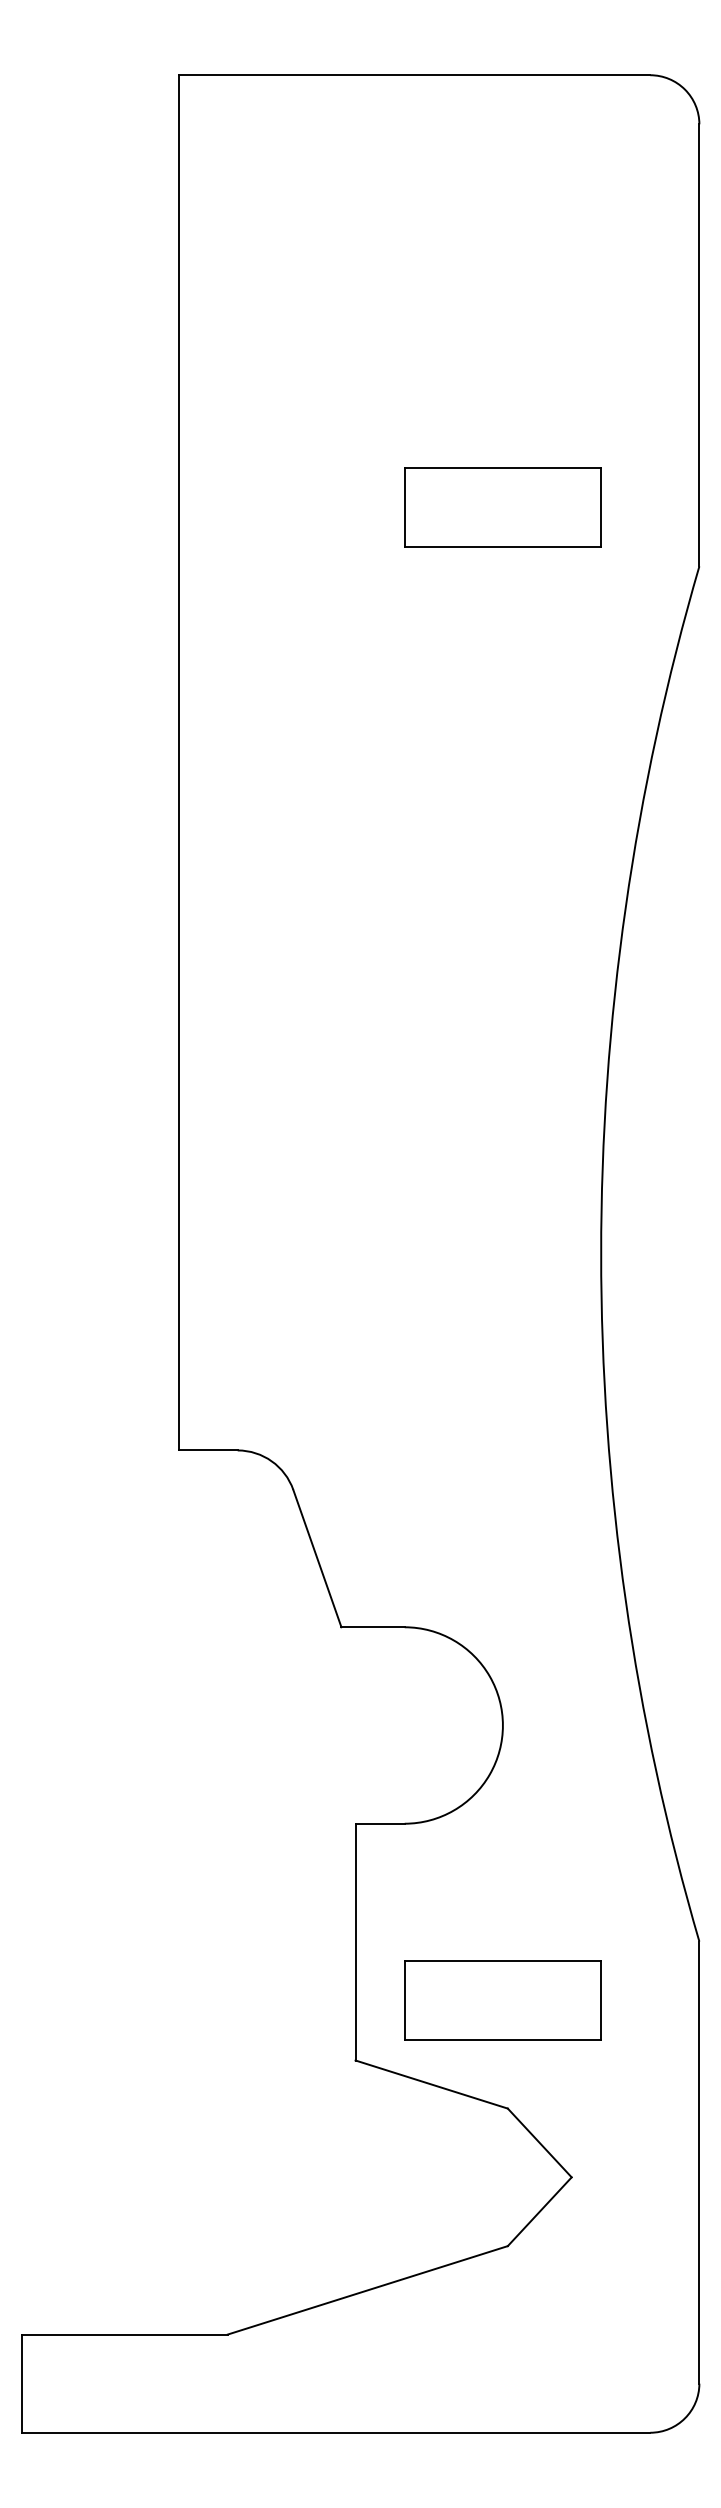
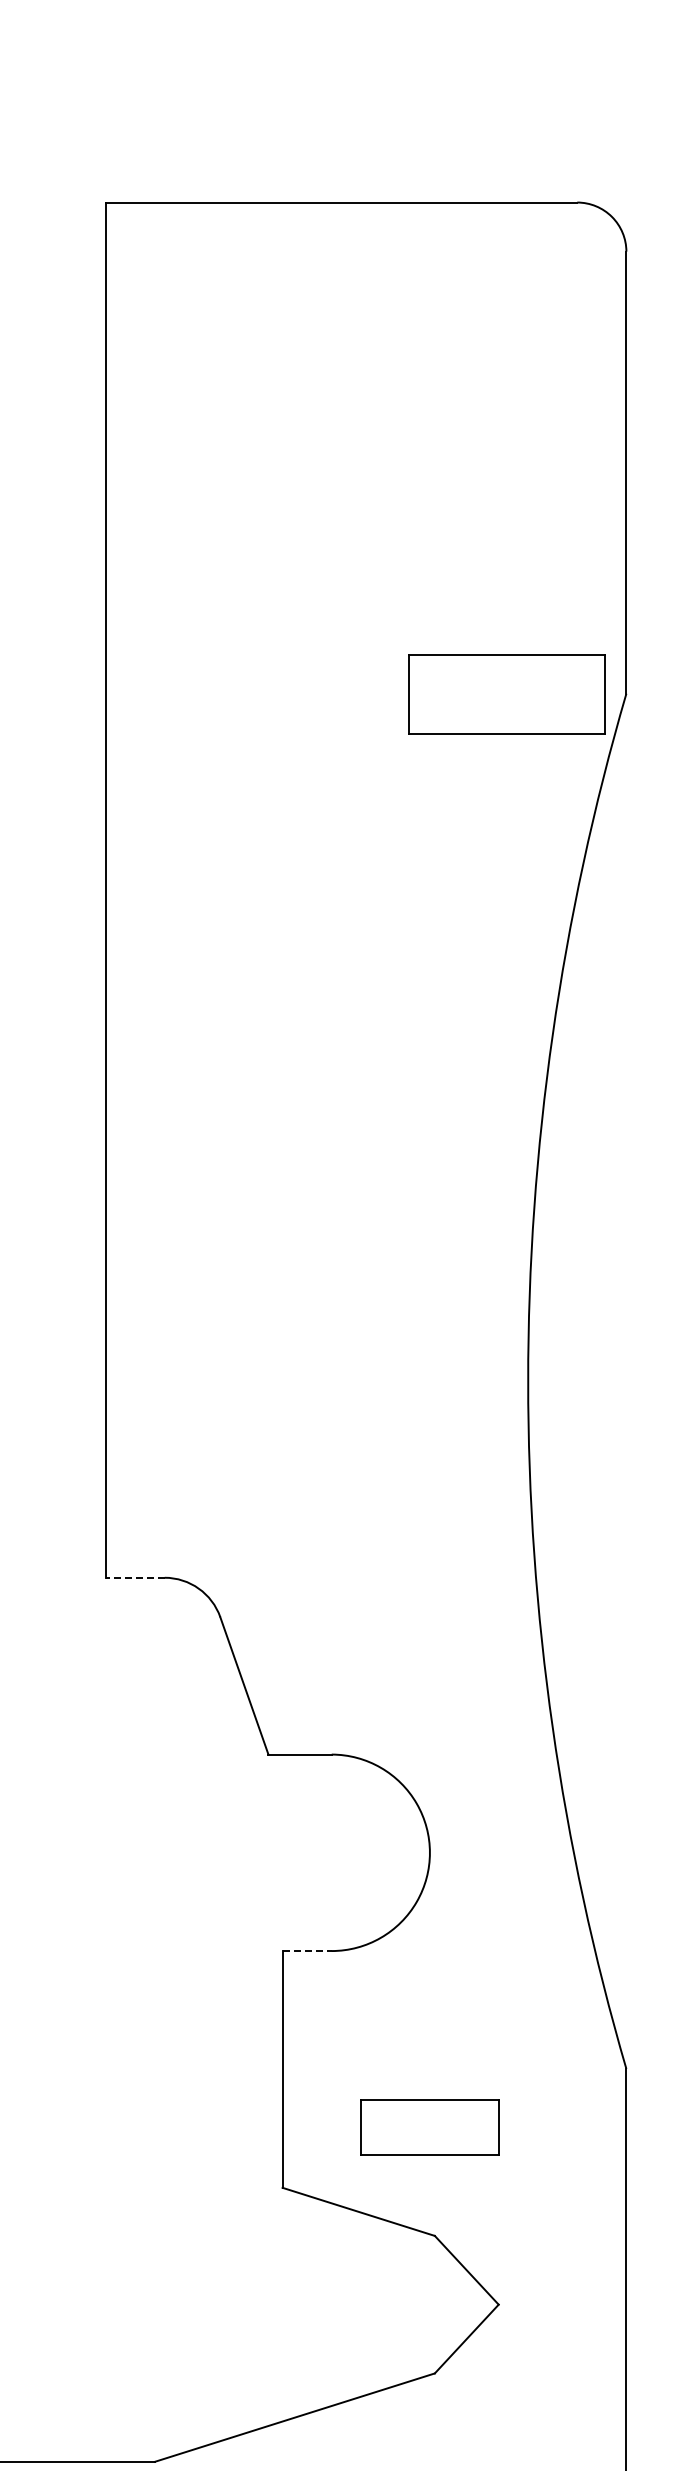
part: (502, 507) -> (506, 694), moved
line: (207, 1450) -> (134, 1577), solid -> dashed
line: (380, 1823) -> (307, 1950), solid -> dashed
part: (502, 2000) -> (429, 2127), size x0.7

